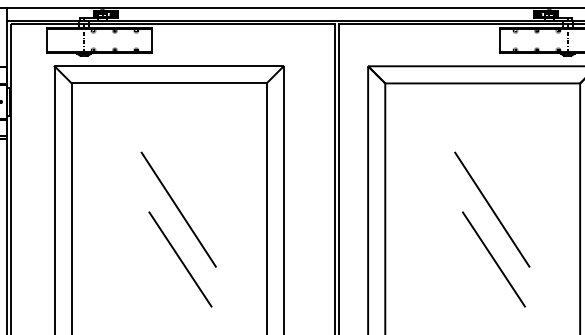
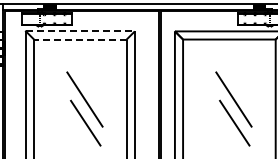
line: (169, 66) -> (80, 31), solid -> dashed
line: (167, 83) -> (79, 39), solid -> dashed

